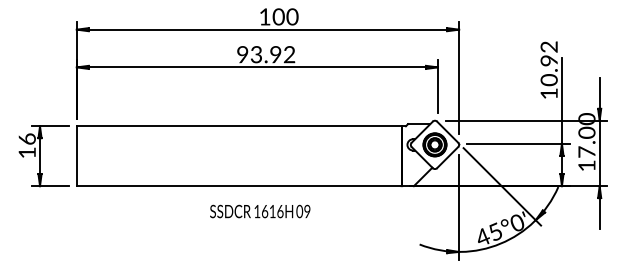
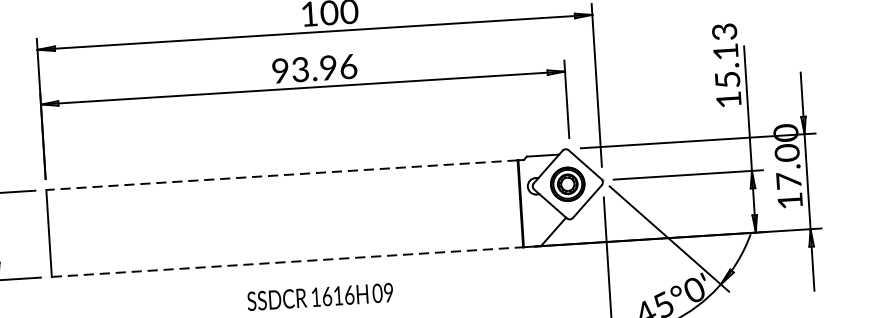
text: (289, 54) -> (348, 66), 93.92 -> 93.96
text: (548, 63) -> (725, 55), 10.92 -> 15.13
line: (238, 126) -> (280, 175), solid -> dashed
line: (239, 186) -> (287, 262), solid -> dashed

